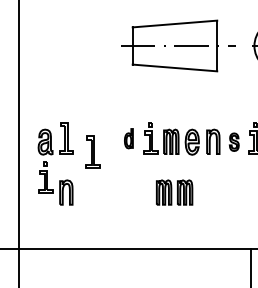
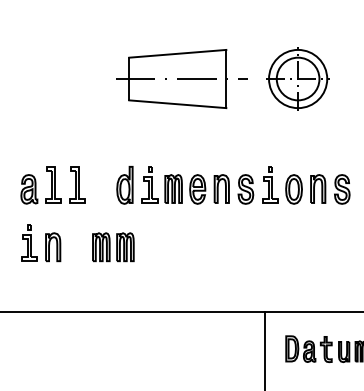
part: (128, 138) -> (124, 185), size x1.67
part: (233, 142) -> (245, 189), size x1.43
part: (92, 151) -> (77, 184), moved
part: (45, 177) -> (29, 242), moved
part: (174, 192) -> (113, 247), moved

